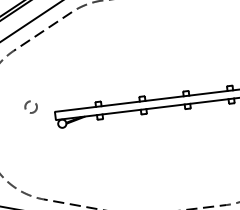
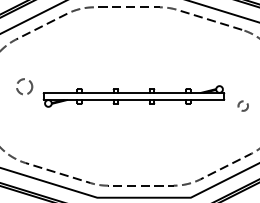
circle: (30, 106) -> (24, 86), size x1.6

